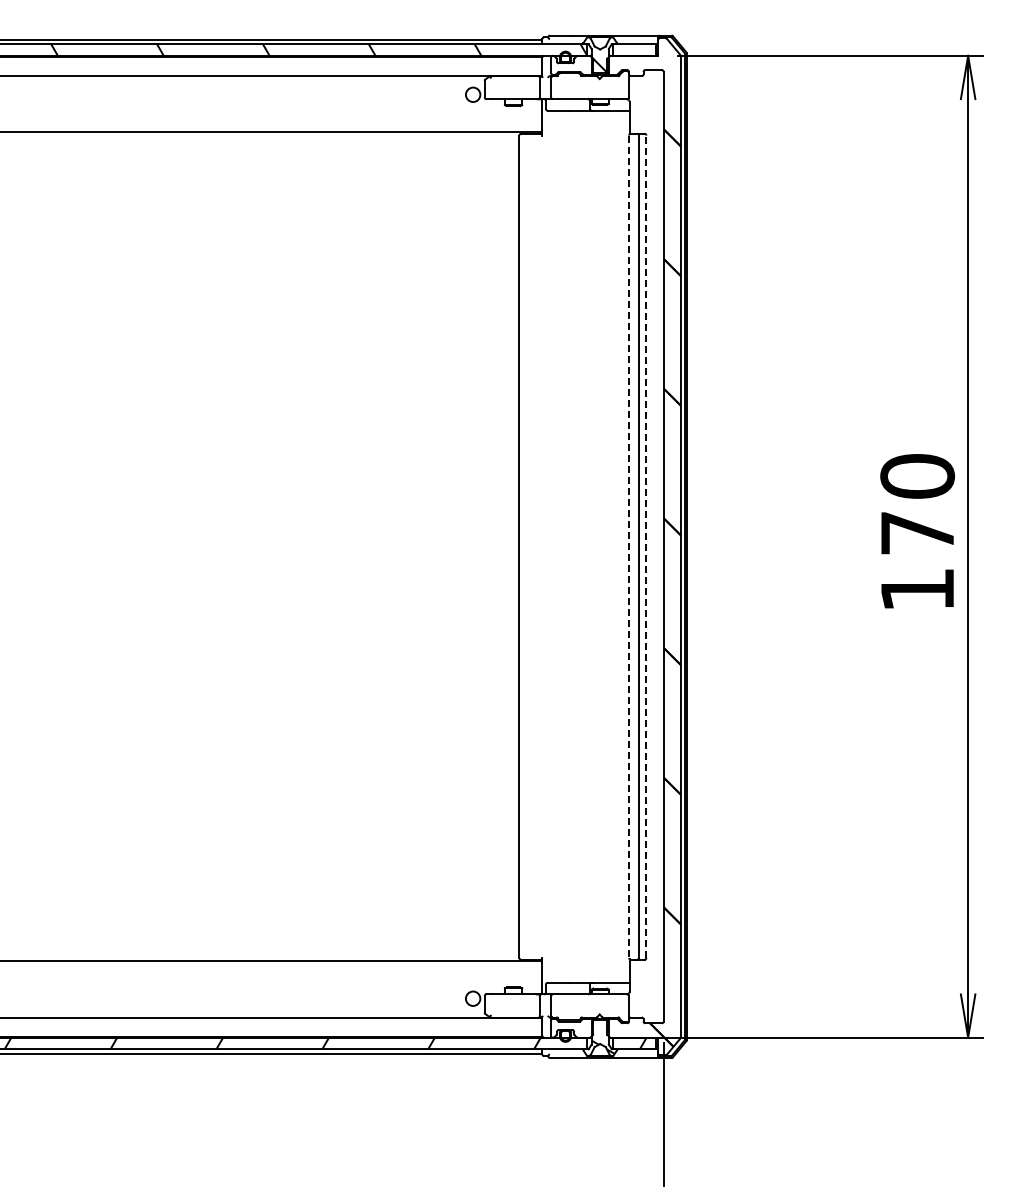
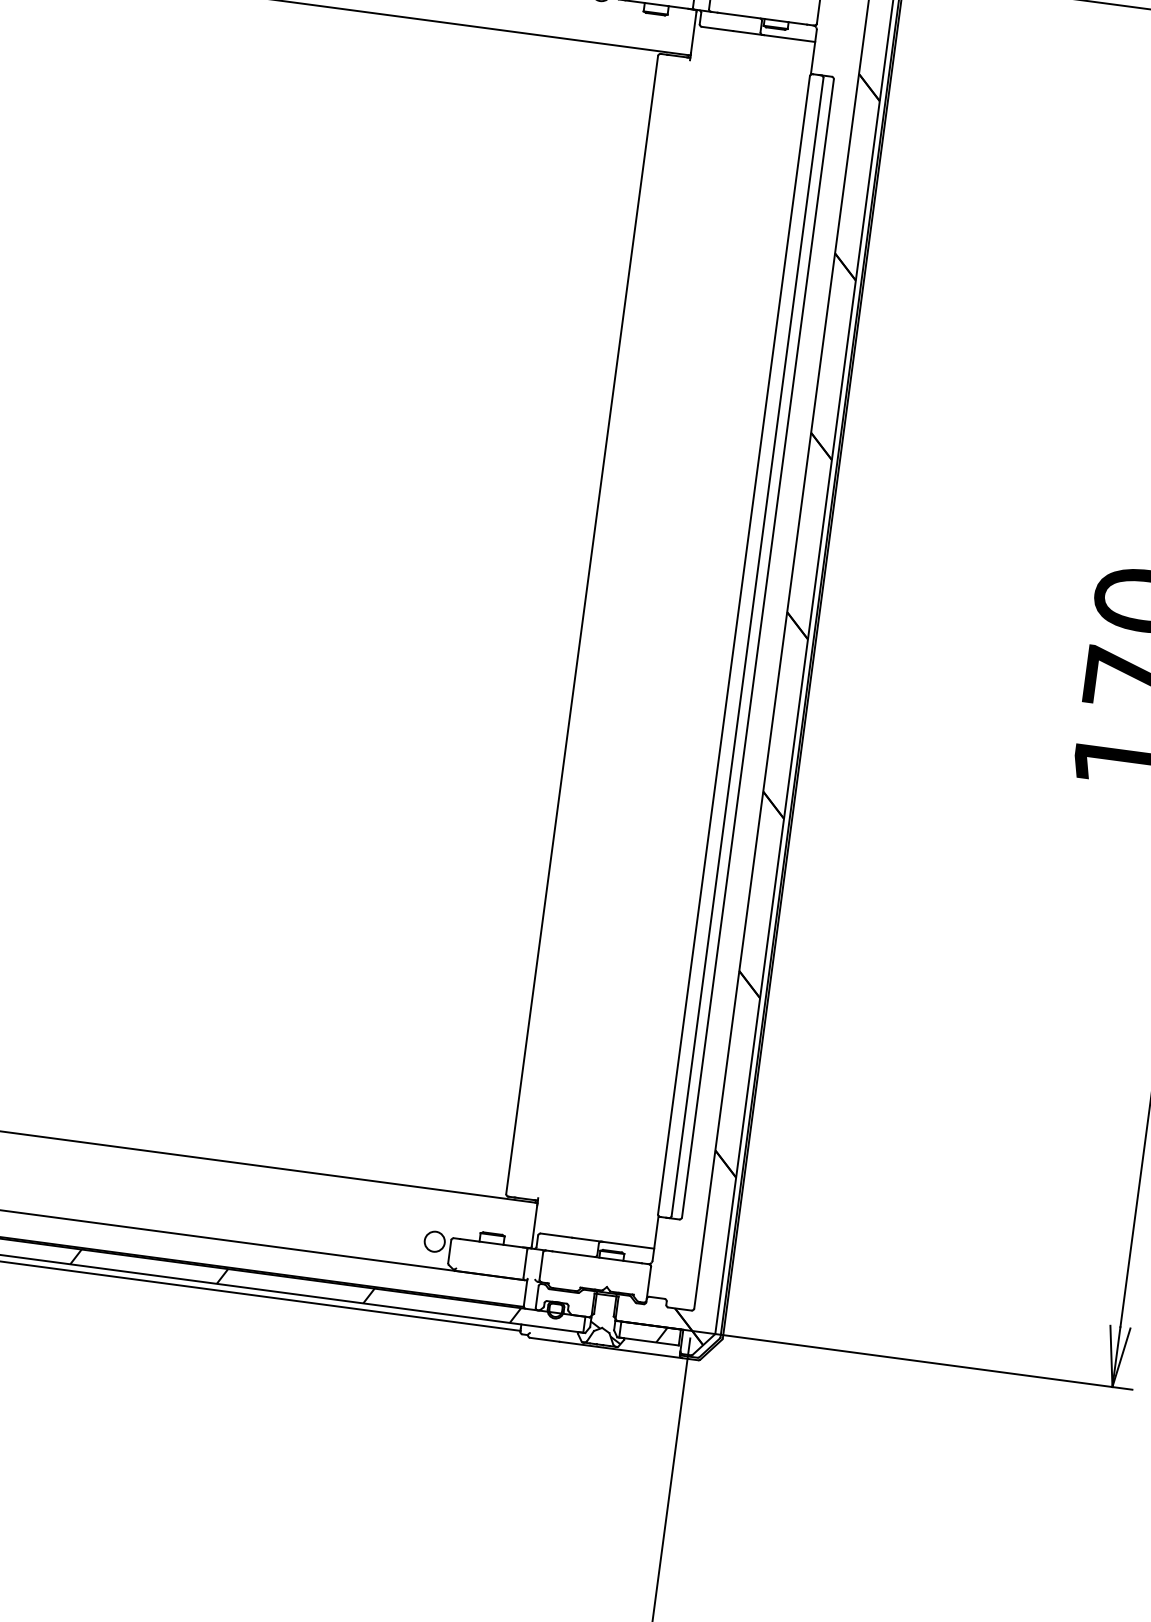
line: (646, 546) -> (758, 648), dashed -> solid
line: (629, 547) -> (734, 646), dashed -> solid

